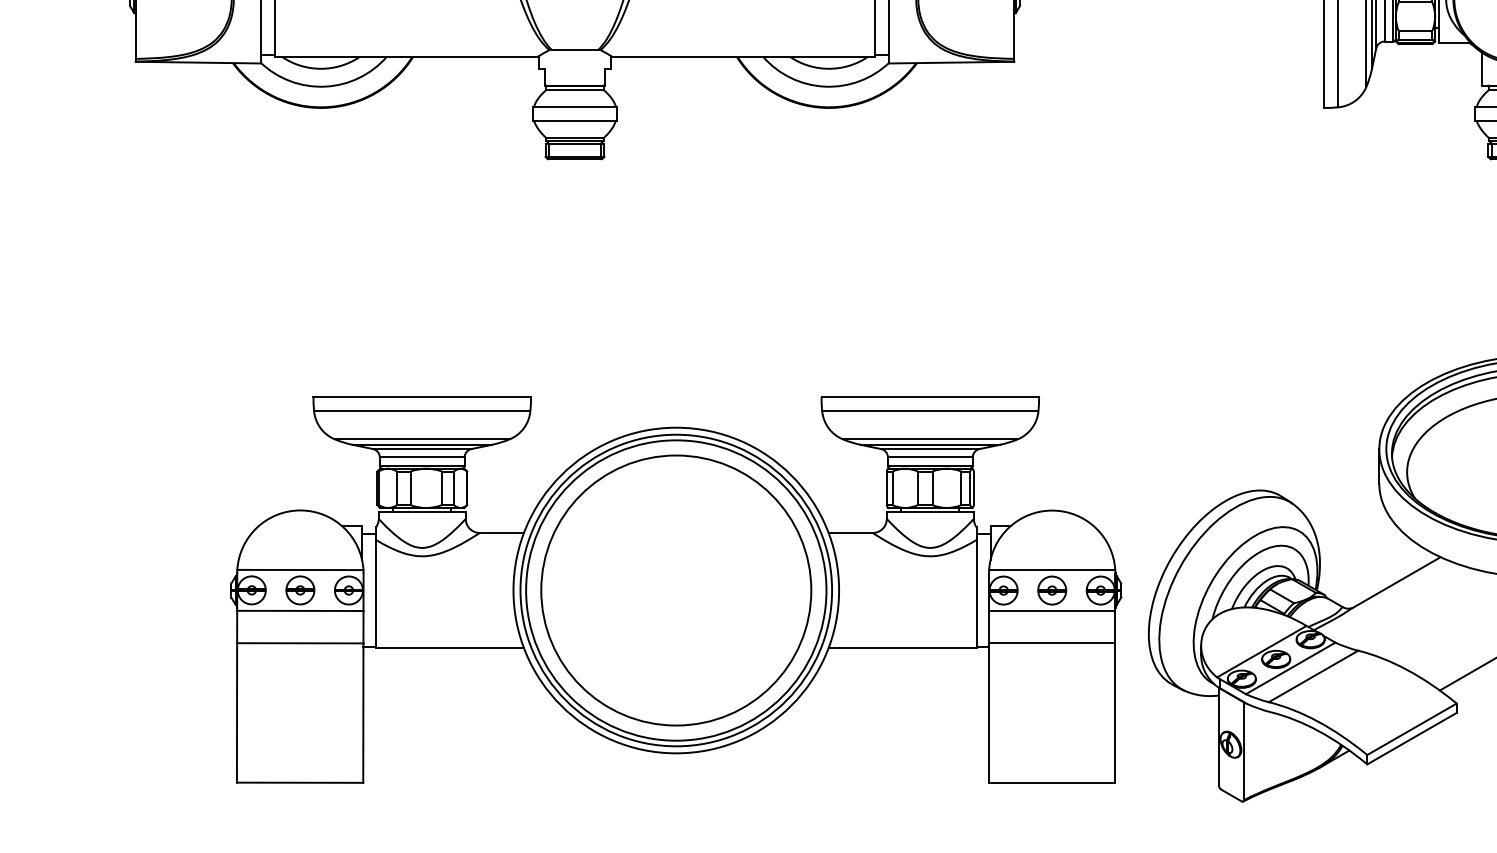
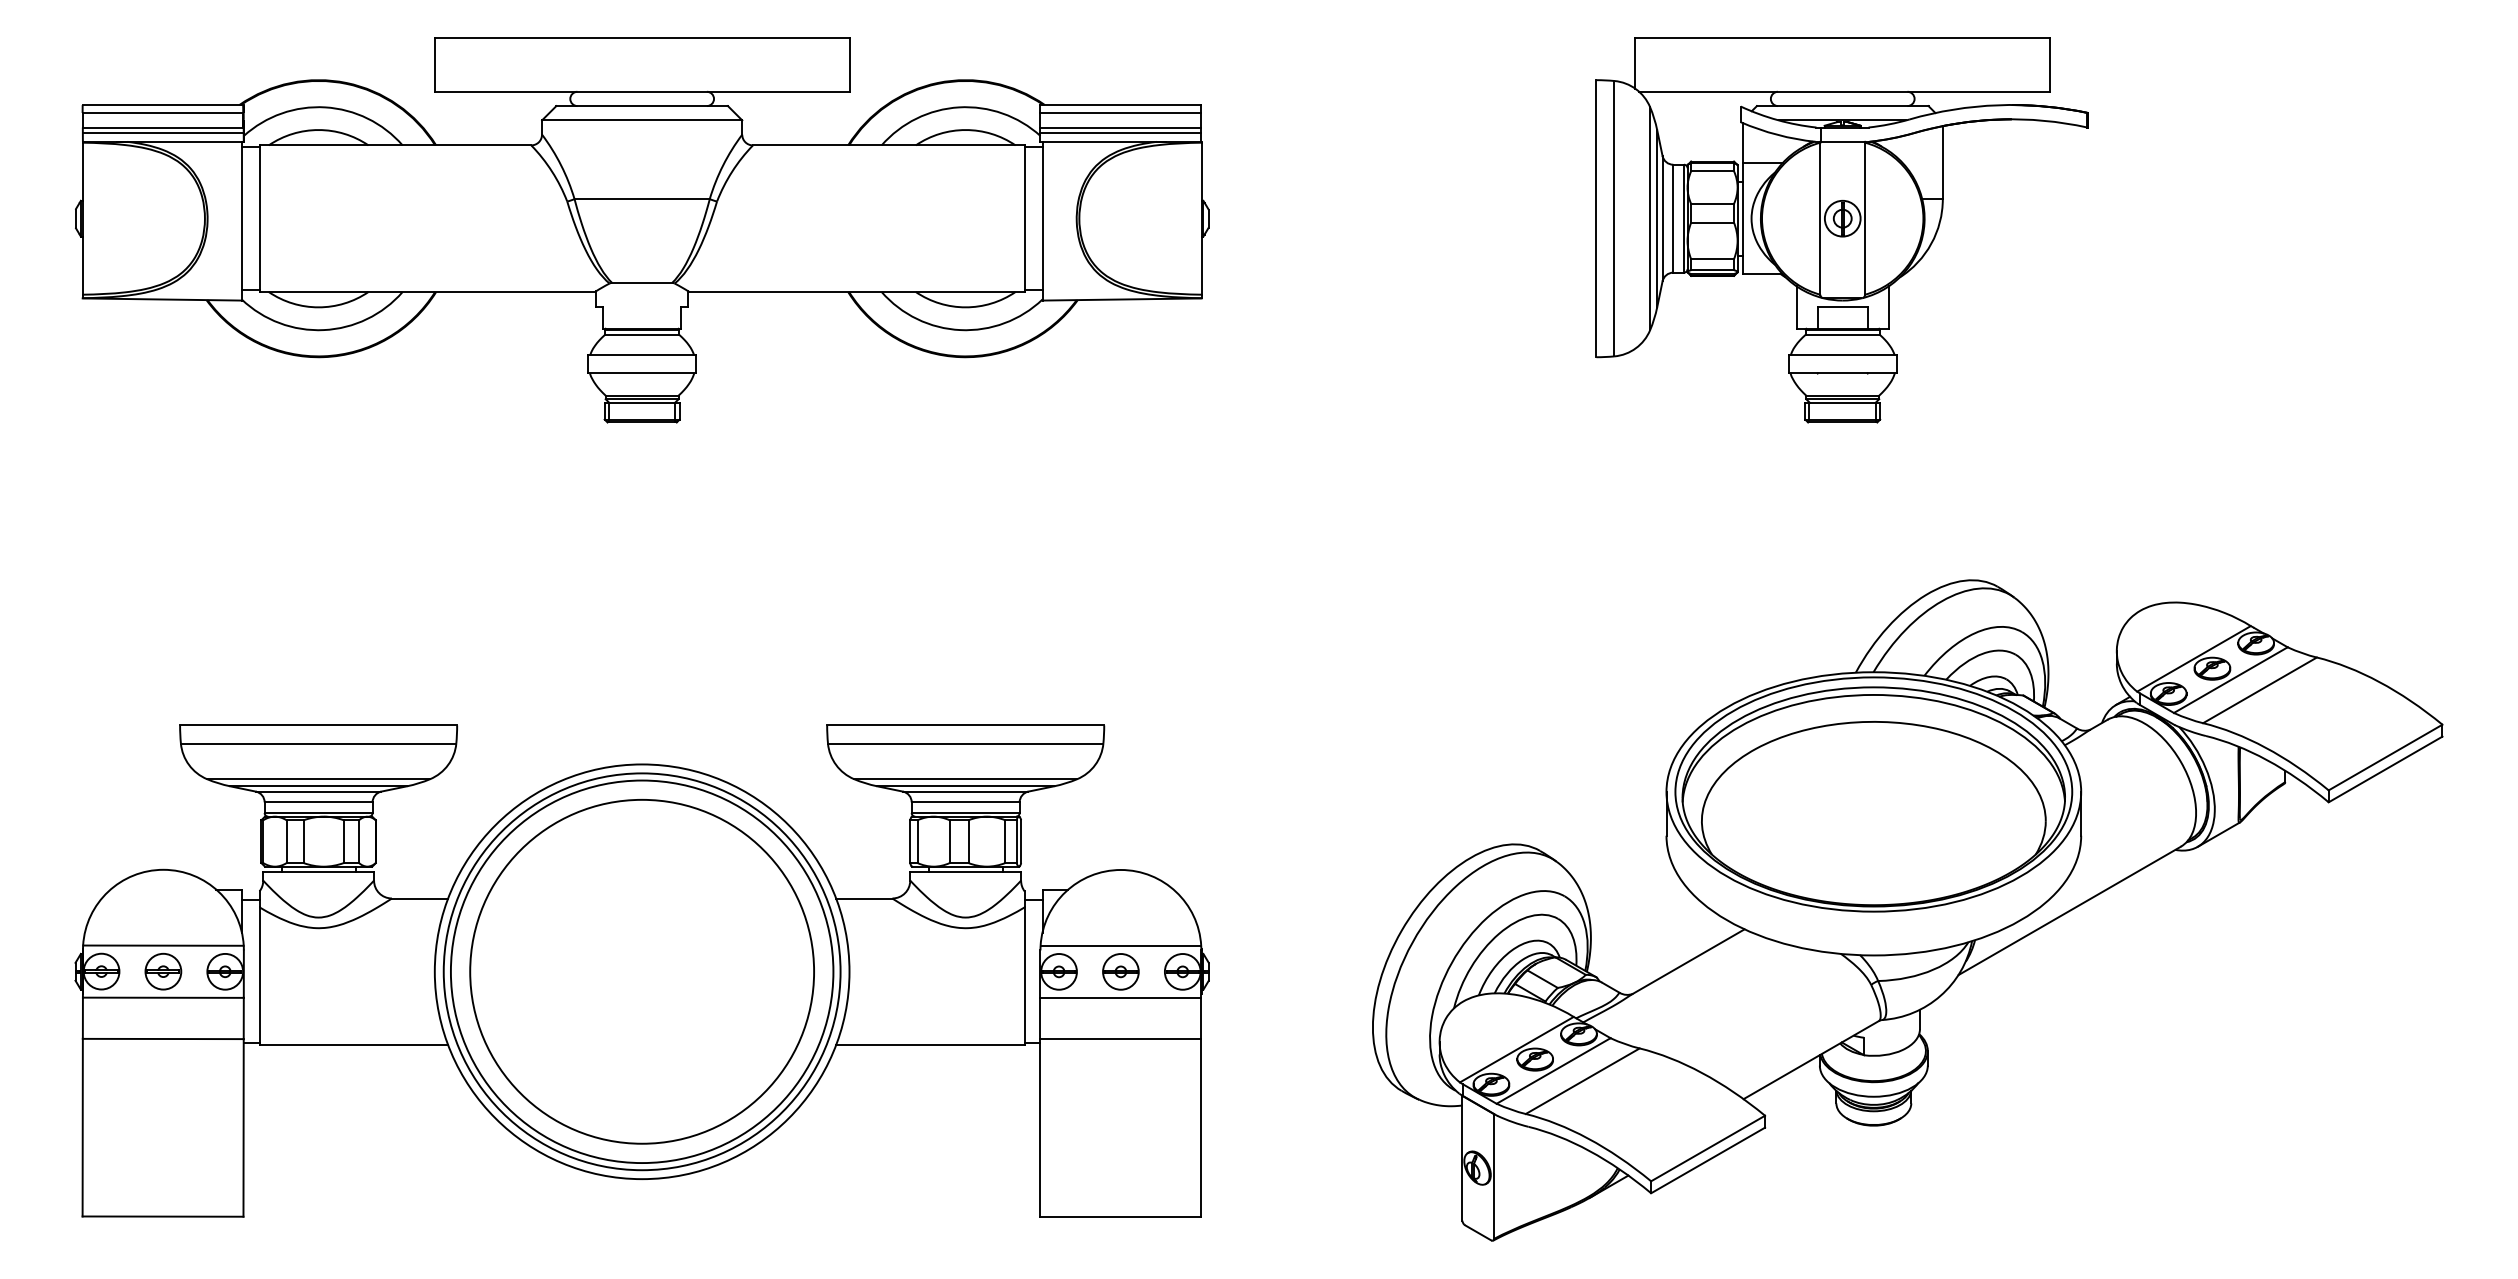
part: (675, 589) -> (641, 970), moved

